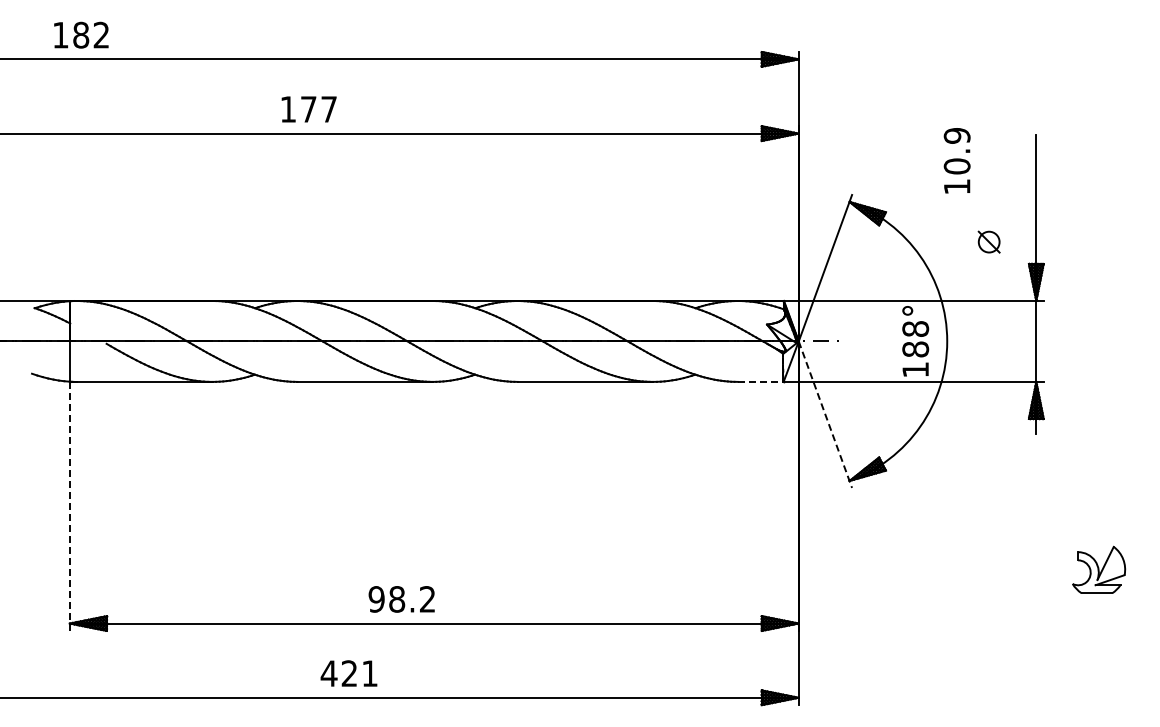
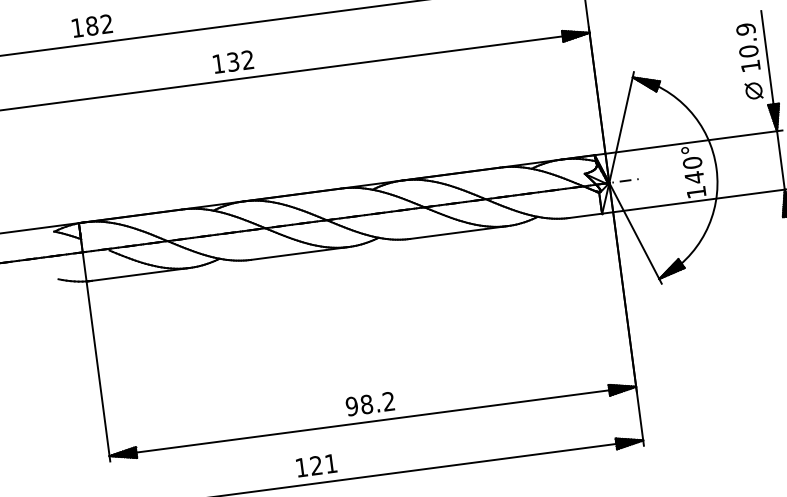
text: (81, 34) -> (92, 25), moved
text: (318, 109) -> (240, 61), 177 -> 132
text: (956, 160) -> (747, 47), moved
part: (988, 241) -> (753, 90), moved
text: (915, 339) -> (693, 170), 188° -> 140°
line: (760, 381) -> (585, 215), dashed -> solid
line: (825, 414) -> (635, 233), dashed -> solid
line: (69, 506) -> (98, 371), dashed -> solid
text: (401, 599) -> (370, 404), moved
text: (328, 673) -> (301, 467), 421 -> 121

